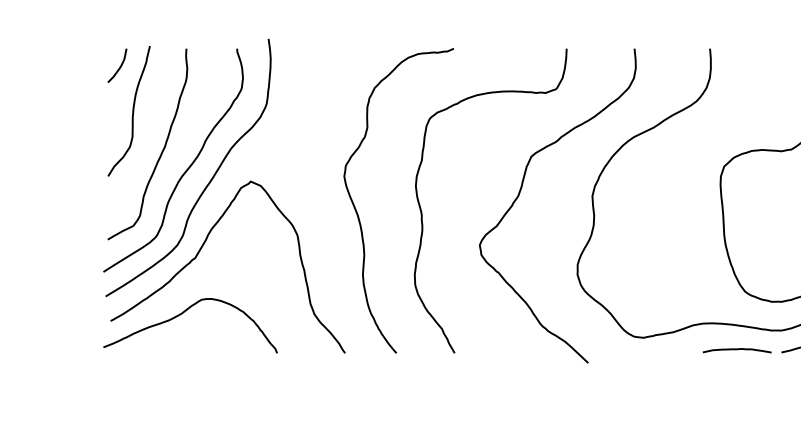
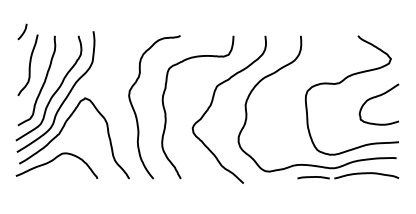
curve: (119, 64) -> (23, 31), moved

